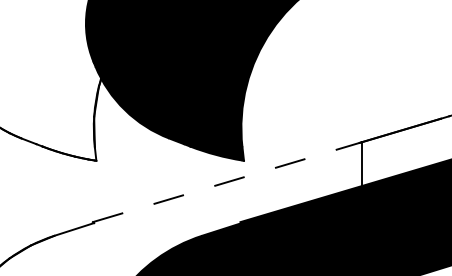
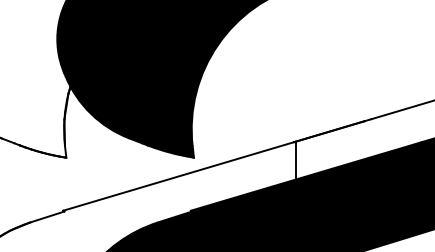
line: (227, 182) -> (179, 176), dashed -> solid

